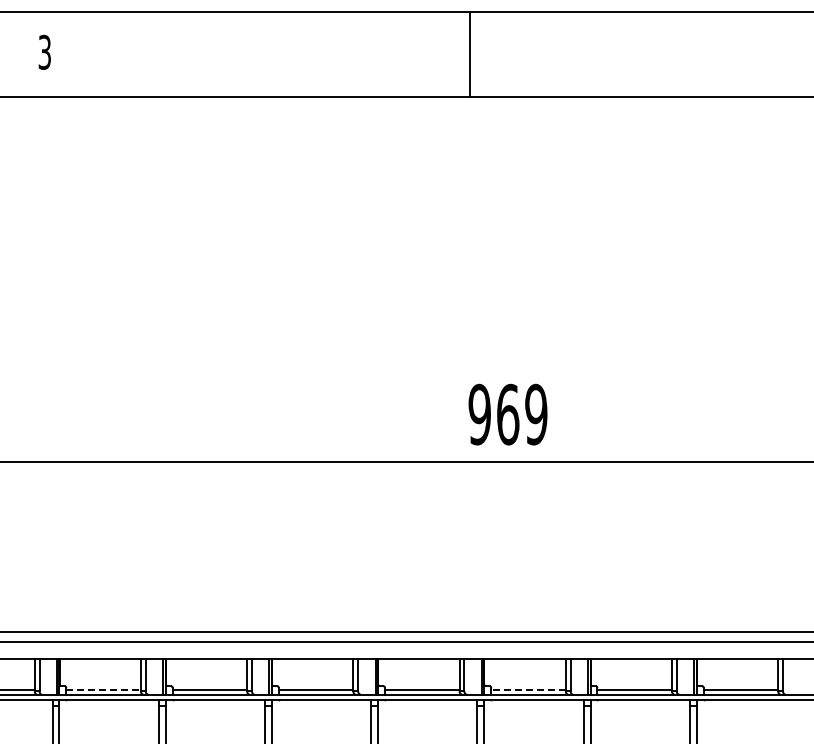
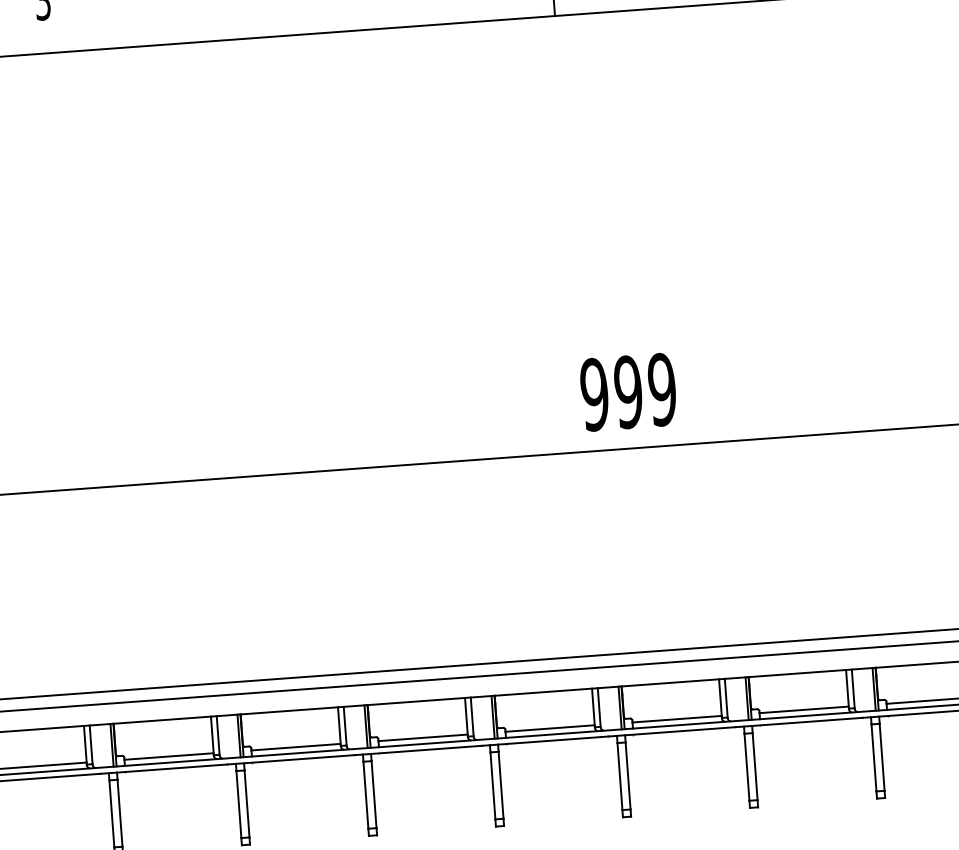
text: (507, 414) -> (627, 392), 969 -> 999
line: (104, 689) -> (170, 756), dashed -> solid
line: (528, 689) -> (677, 719), dashed -> solid

